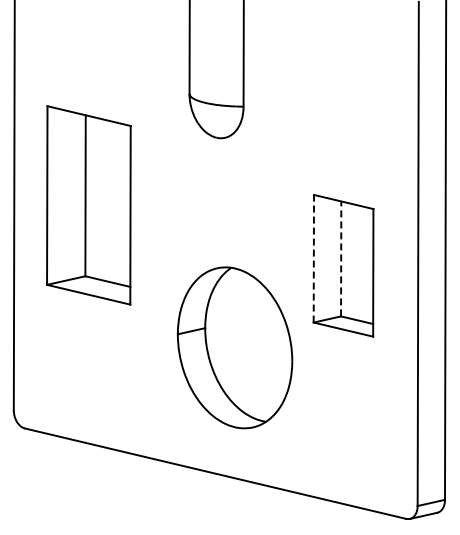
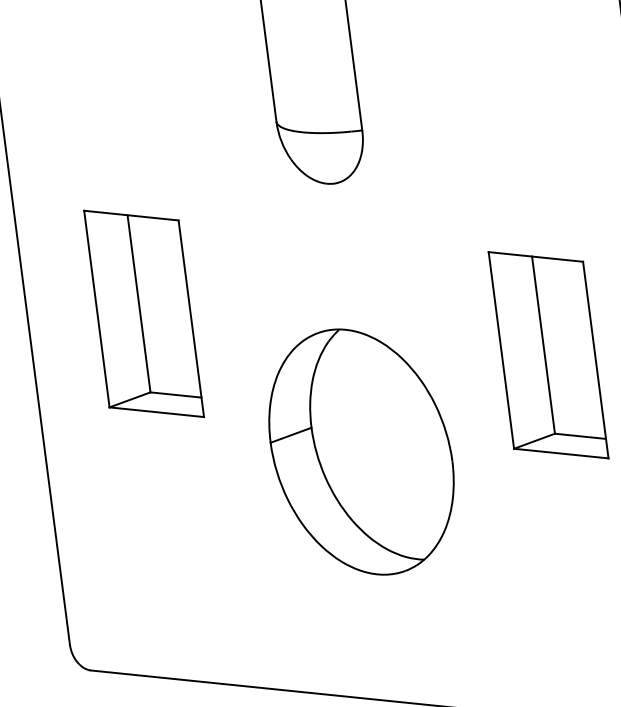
part: (88, 205) -> (143, 314), size x0.71
line: (313, 258) -> (500, 350), dashed -> solid
line: (341, 258) -> (543, 344), dashed -> solid
part: (234, 347) -> (360, 451), moved

